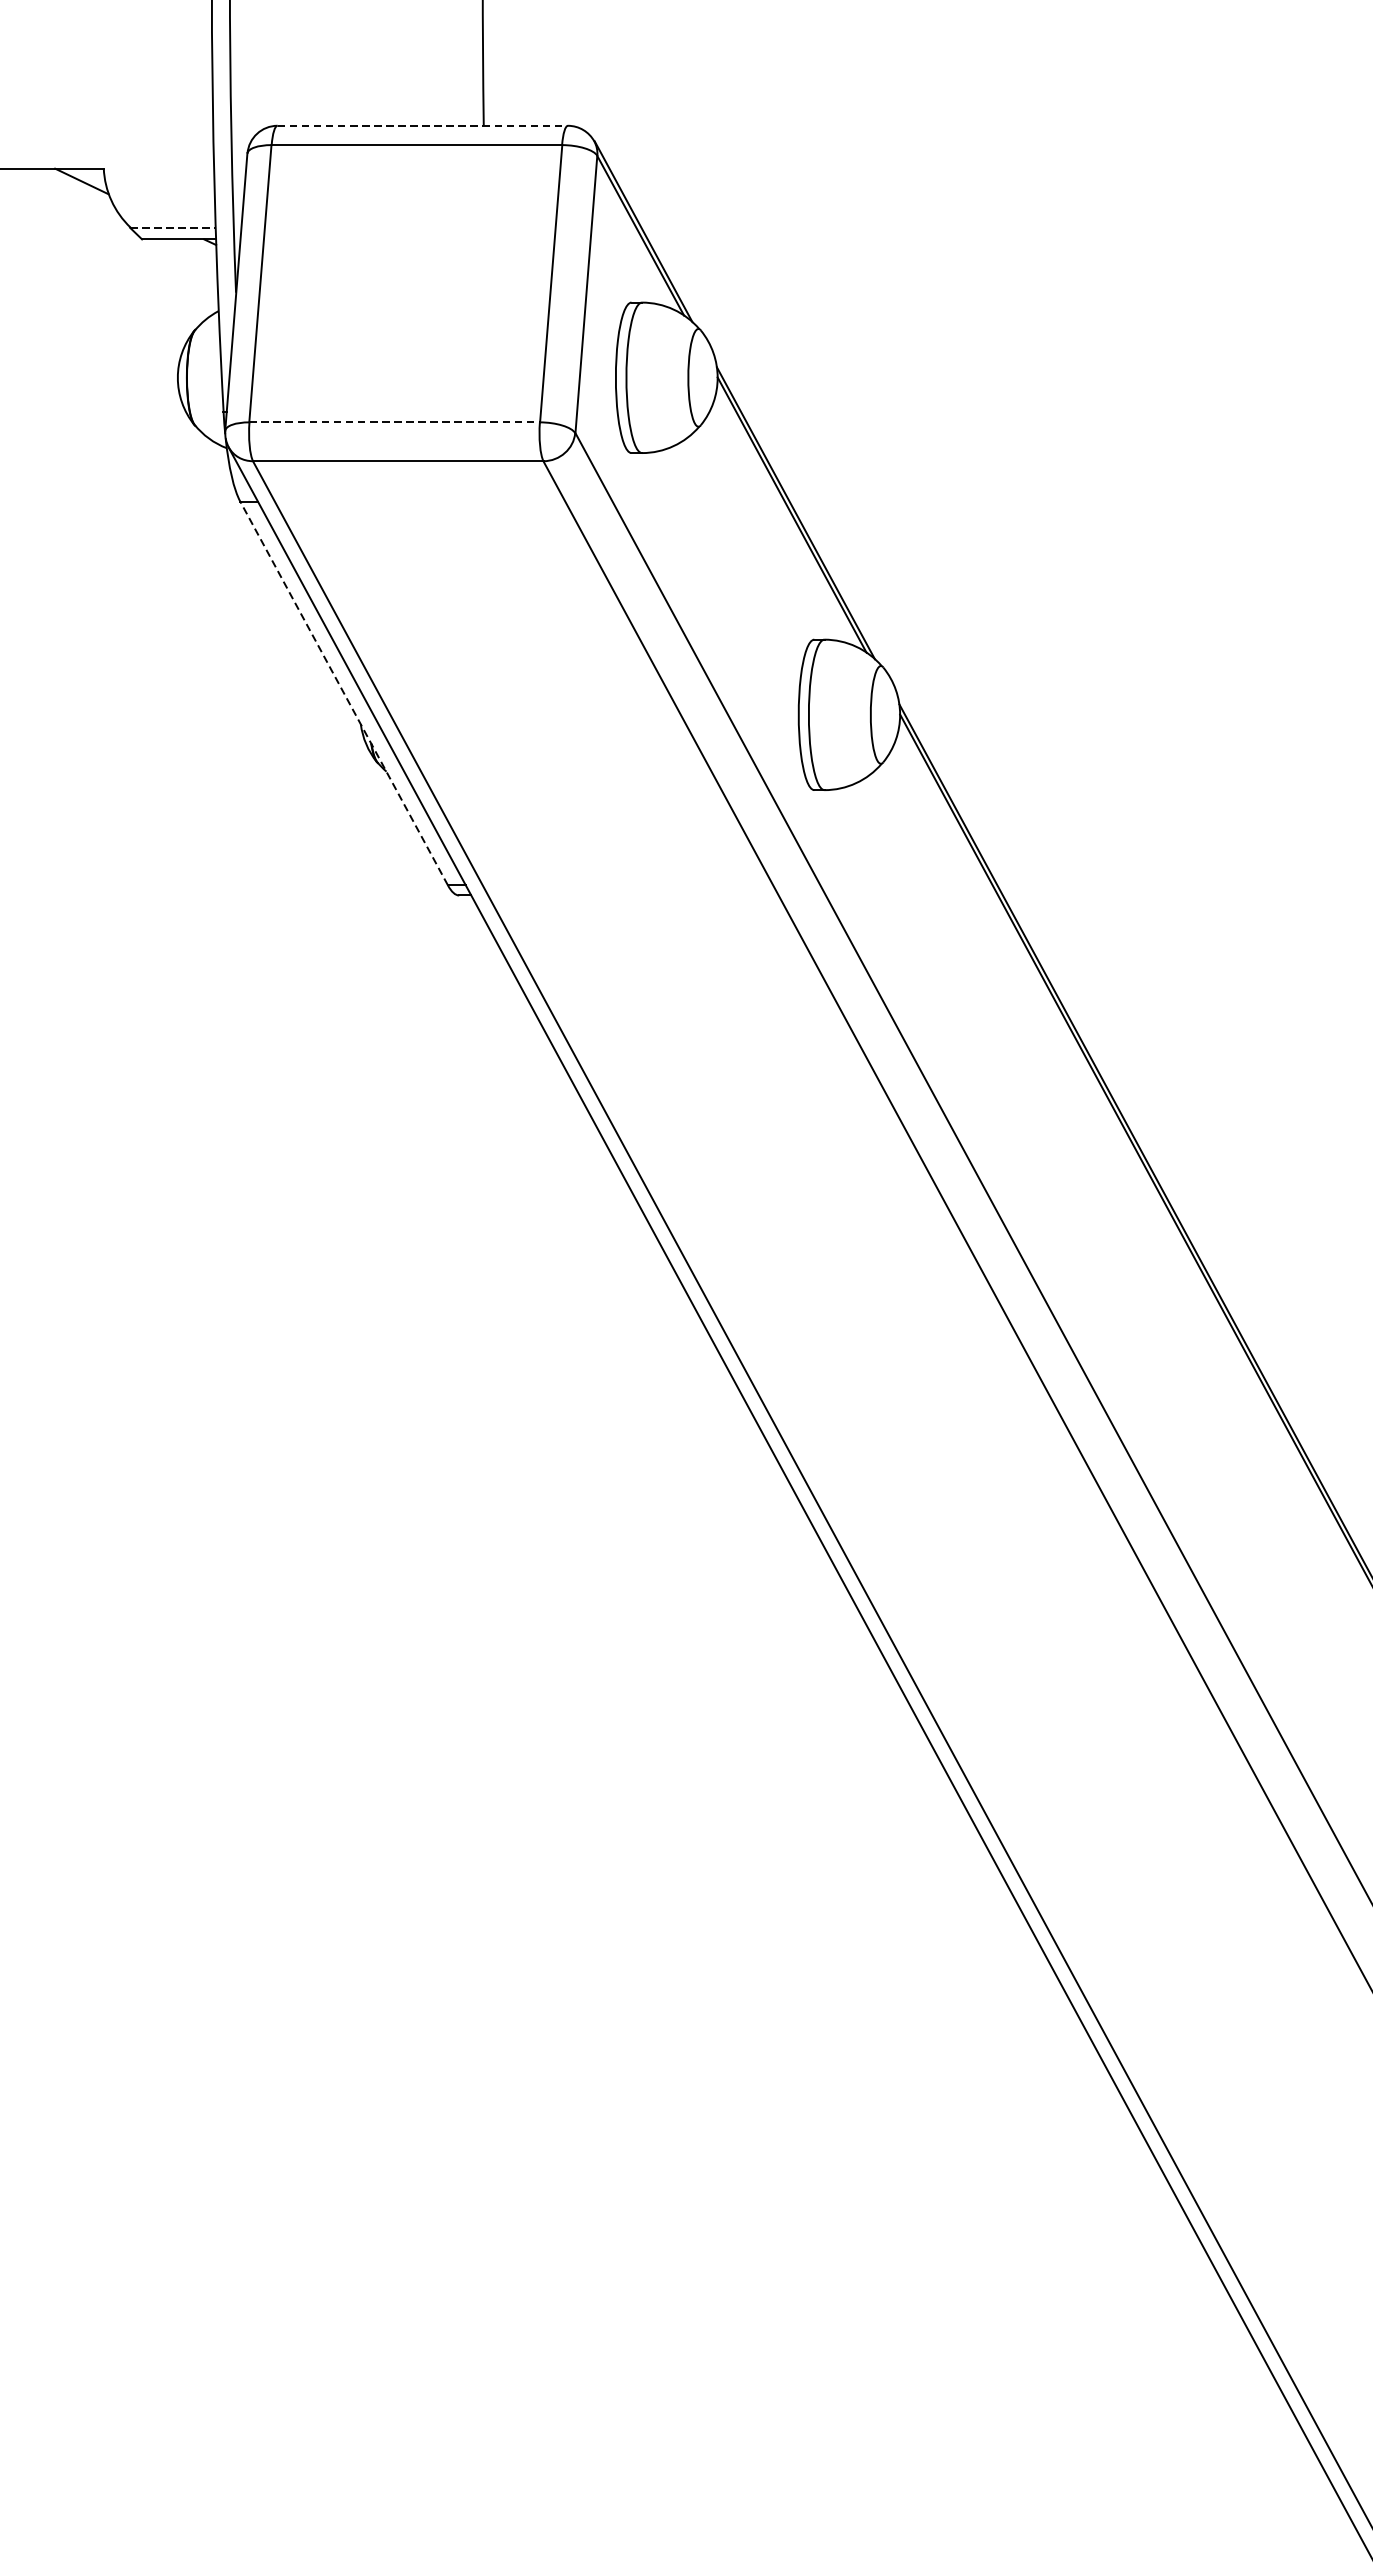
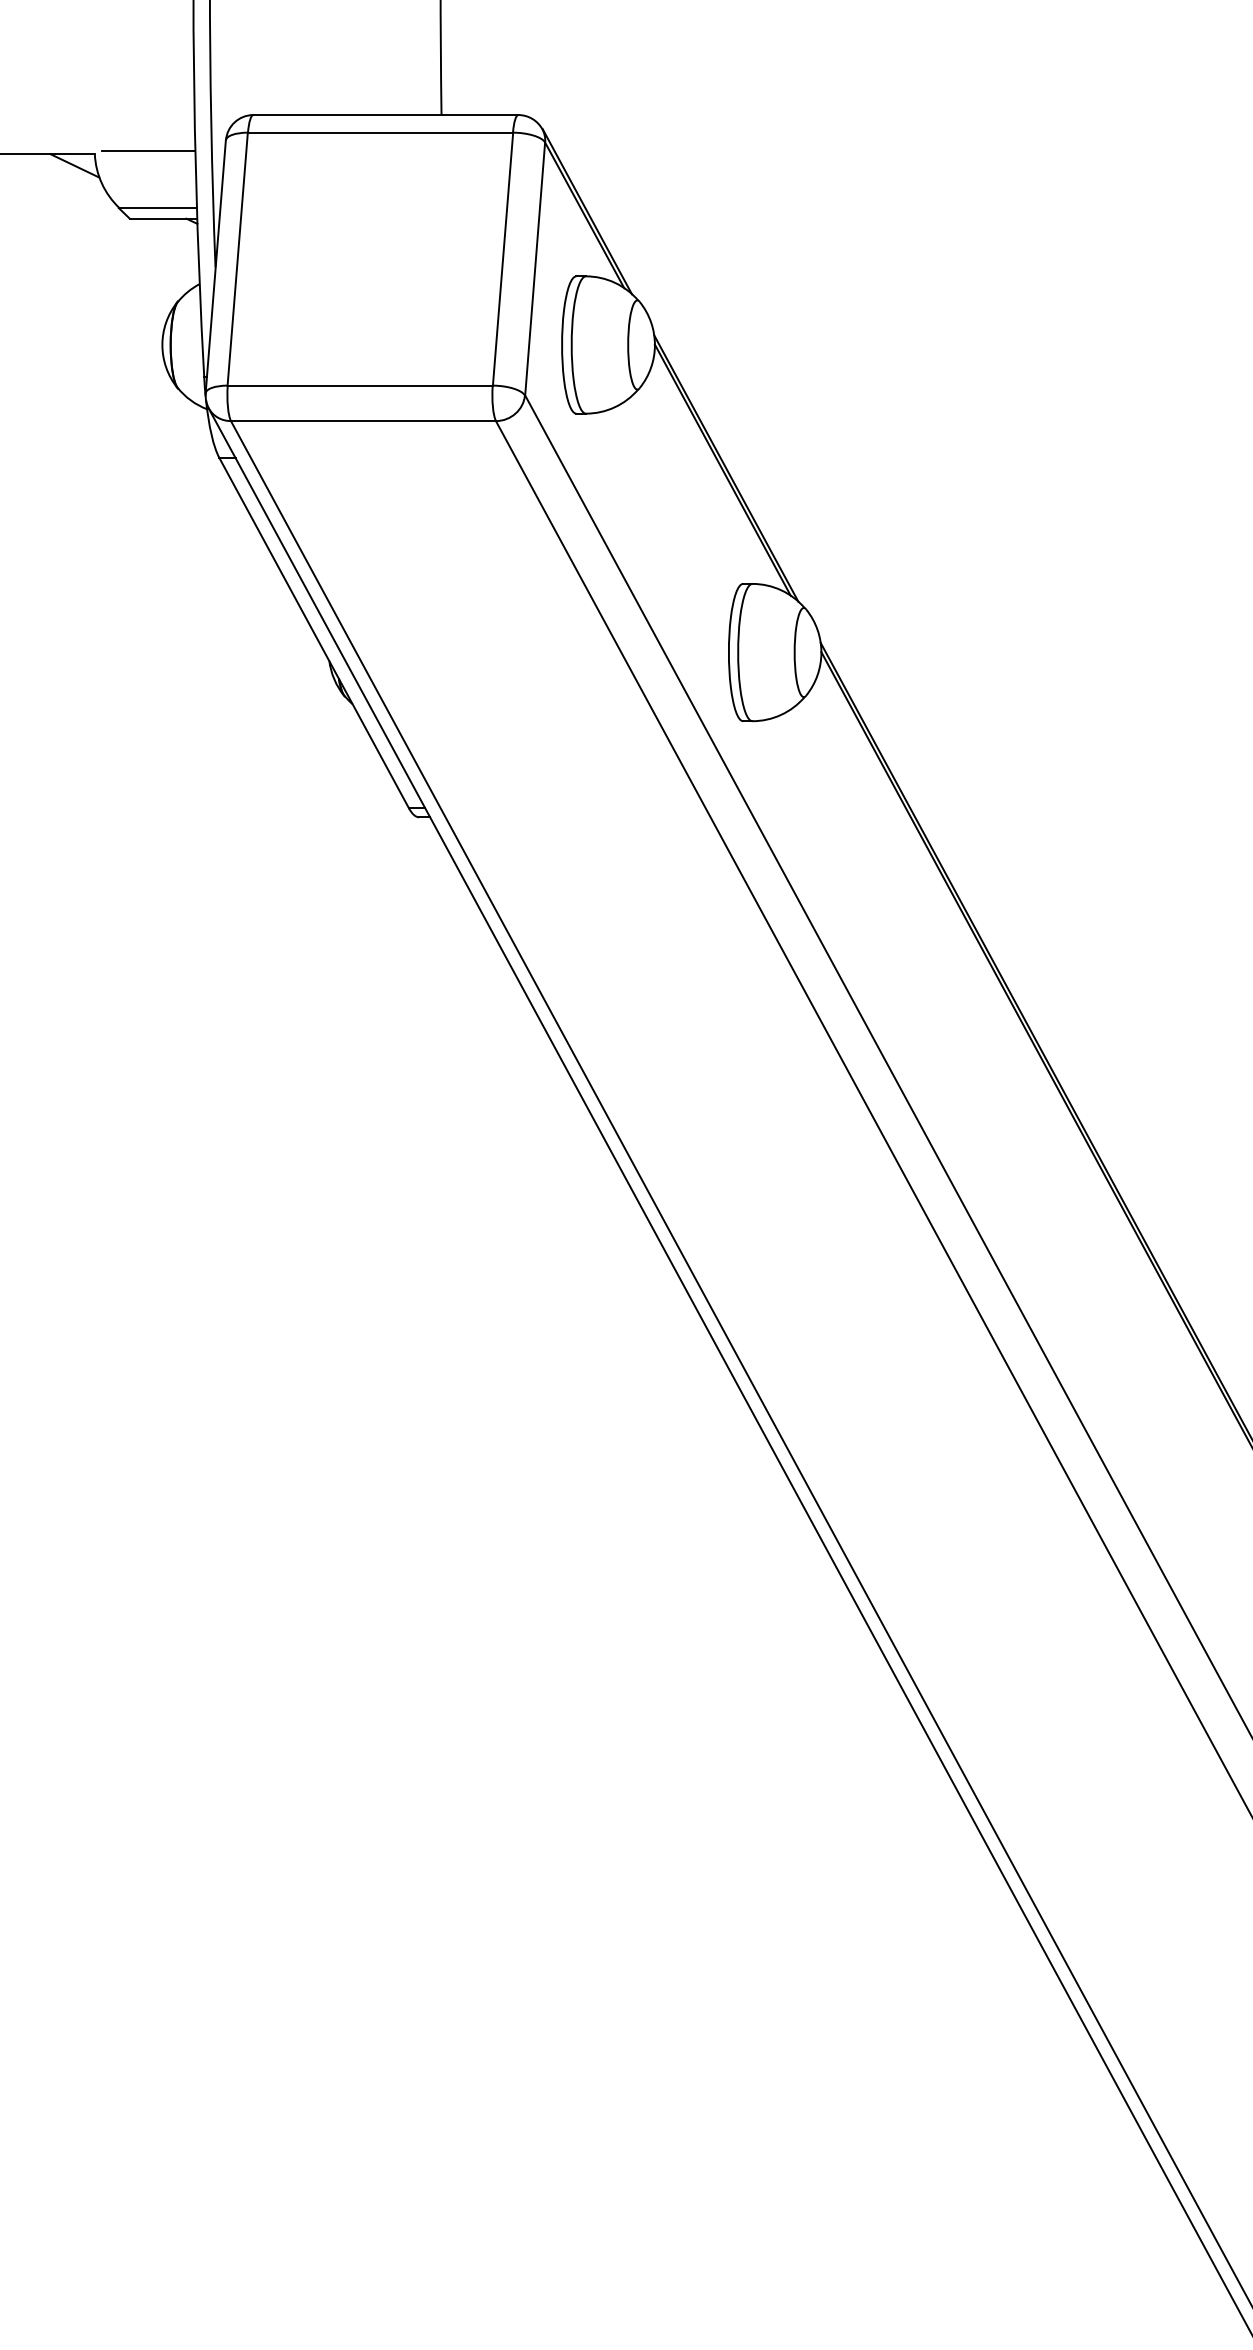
line: (423, 126) -> (386, 115), dashed -> solid
line: (162, 164) -> (148, 150), added
line: (172, 228) -> (157, 208), dashed -> solid
line: (394, 422) -> (360, 385), dashed -> solid
line: (343, 692) -> (313, 632), dashed -> solid

